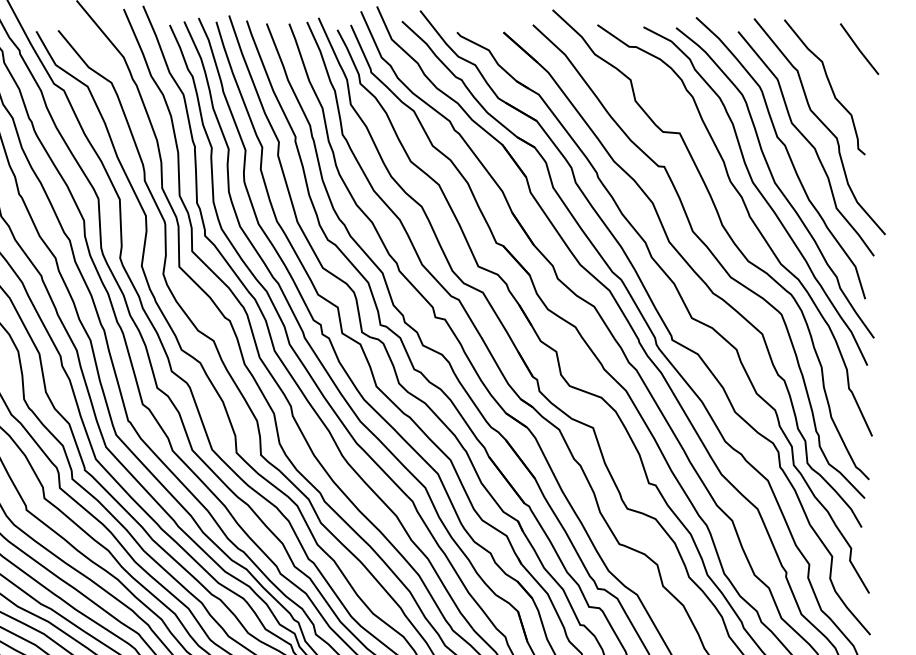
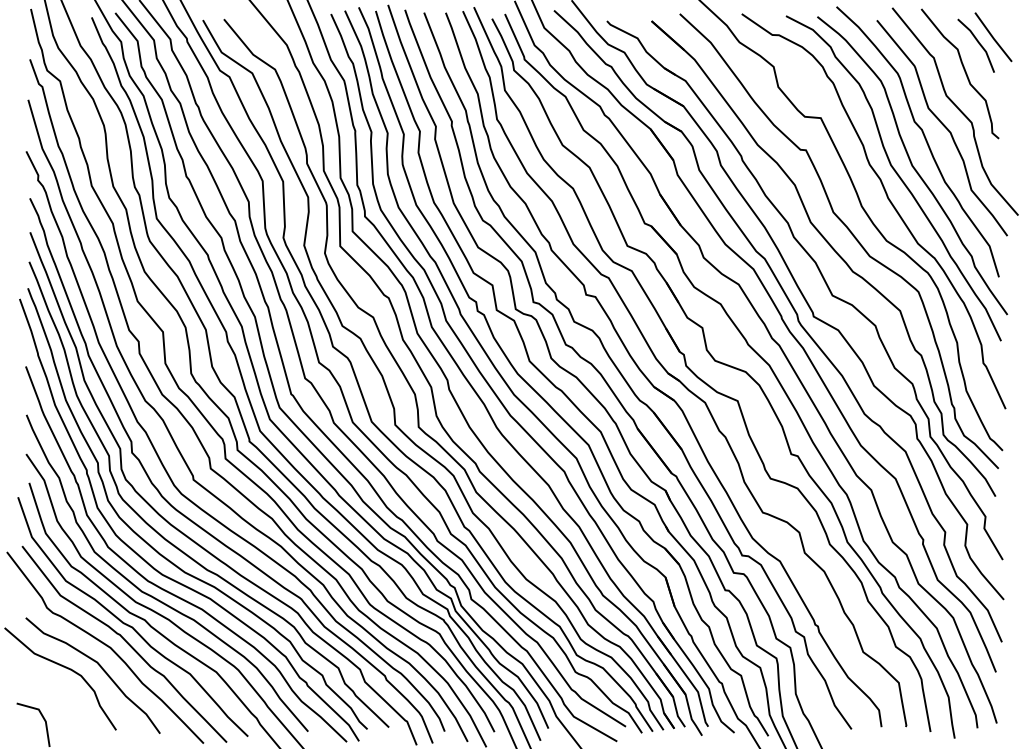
line: (842, 54) -> (977, 42), added

